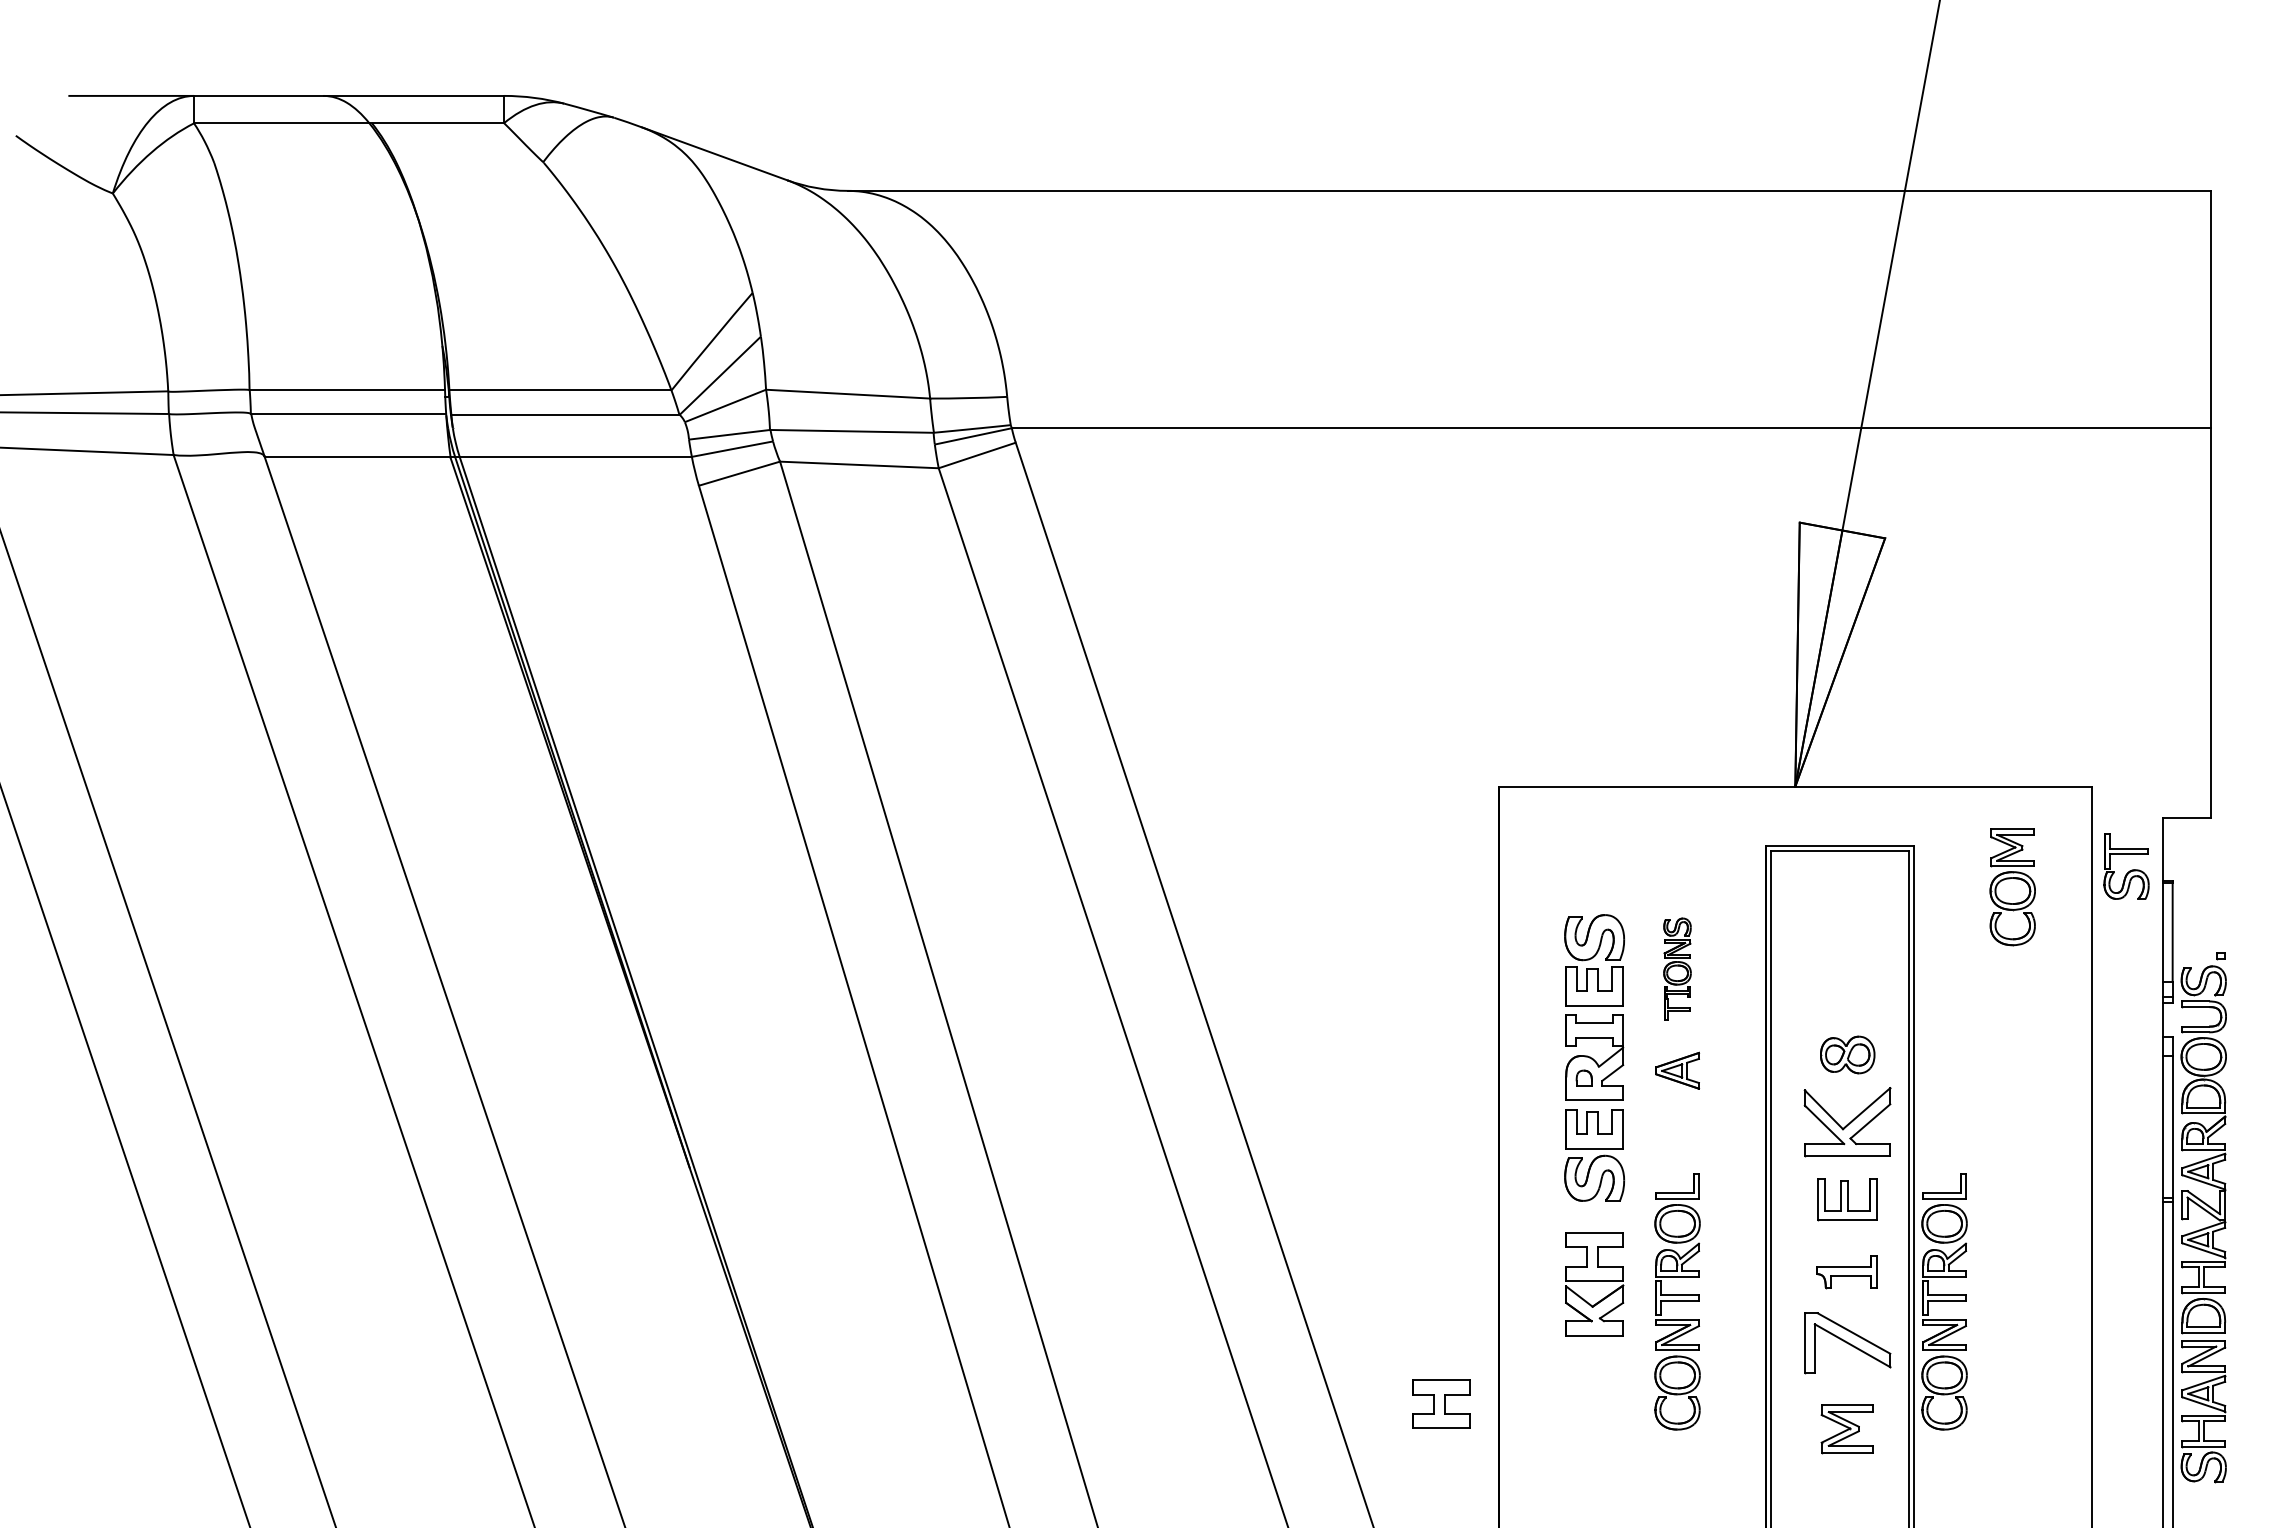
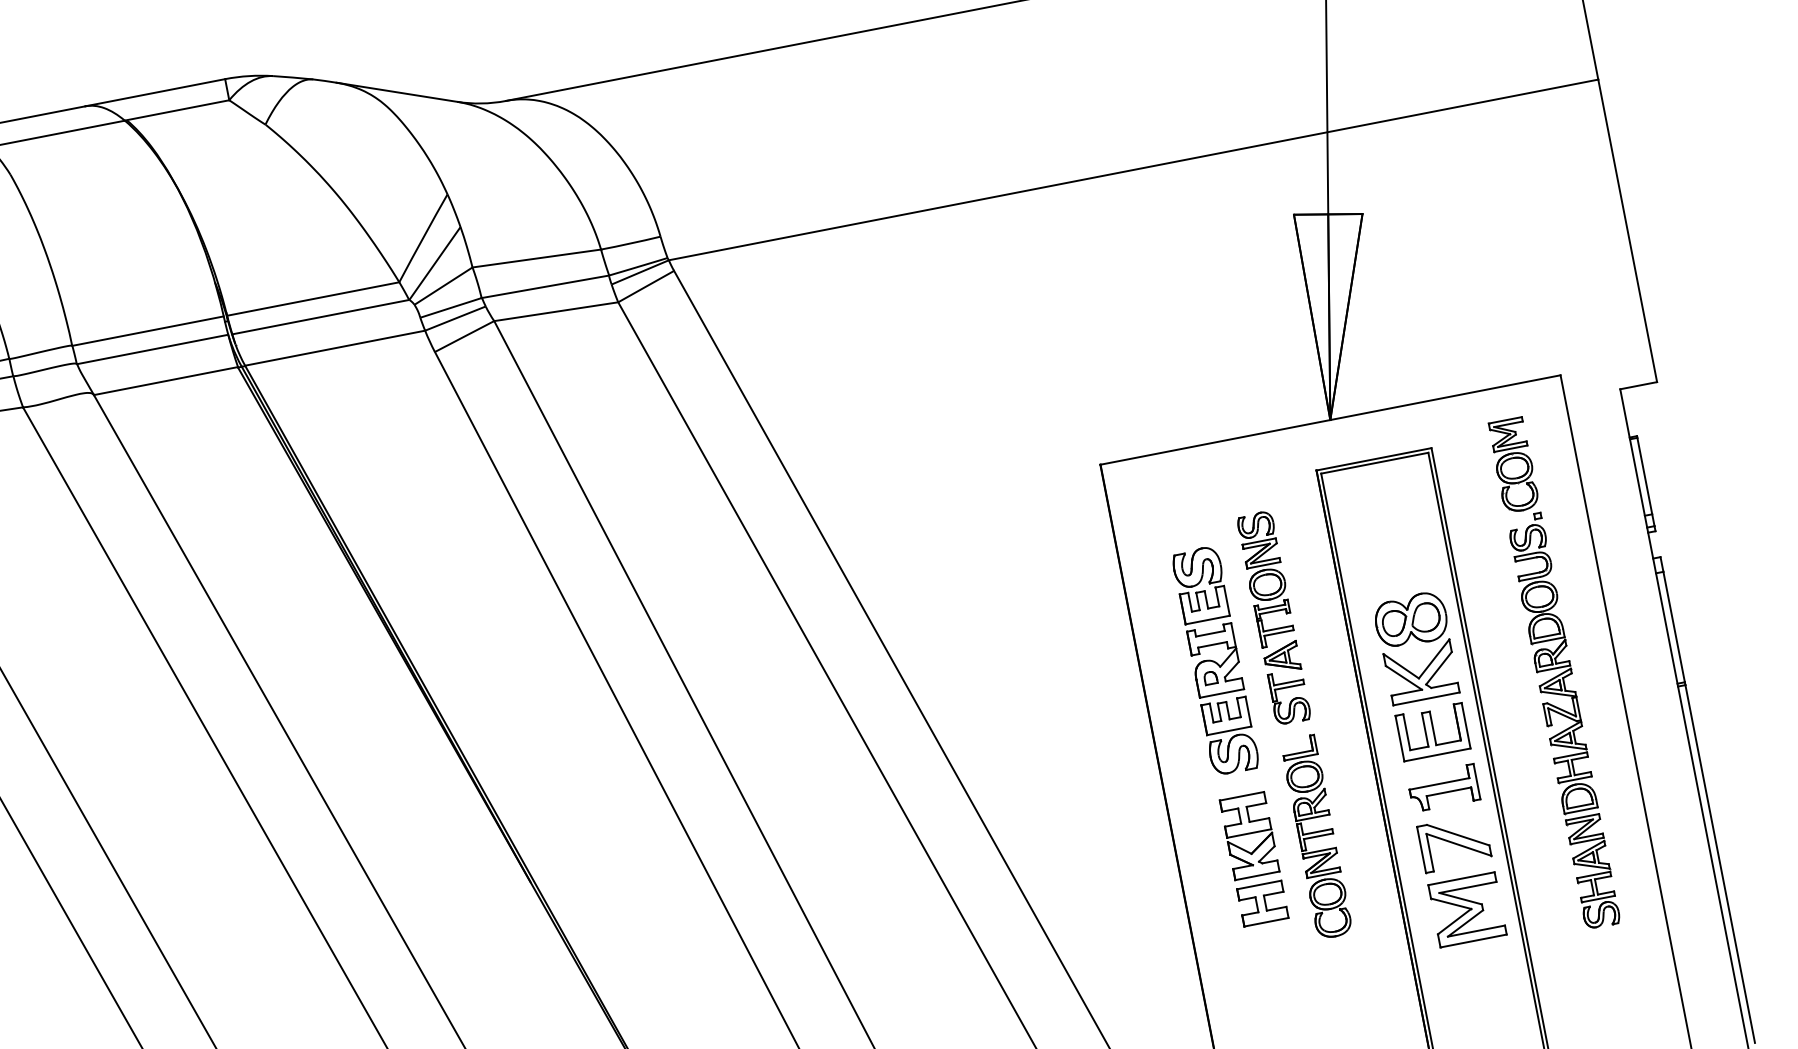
part: (2126, 866) -> (1289, 696), moved
part: (1677, 968) -> (1266, 578), size x1.67
part: (1847, 1054) -> (1411, 619), size x1.67
part: (1847, 1199) -> (1432, 732), size x1.43
part: (2203, 1217) -> (1563, 721), moved
part: (1847, 1271) -> (1443, 788), size x1.43
part: (1944, 1301) -> (1523, 796), removed
part: (1441, 1403) -> (1262, 902), moved
part: (1846, 1428) -> (1466, 909), size x1.67

